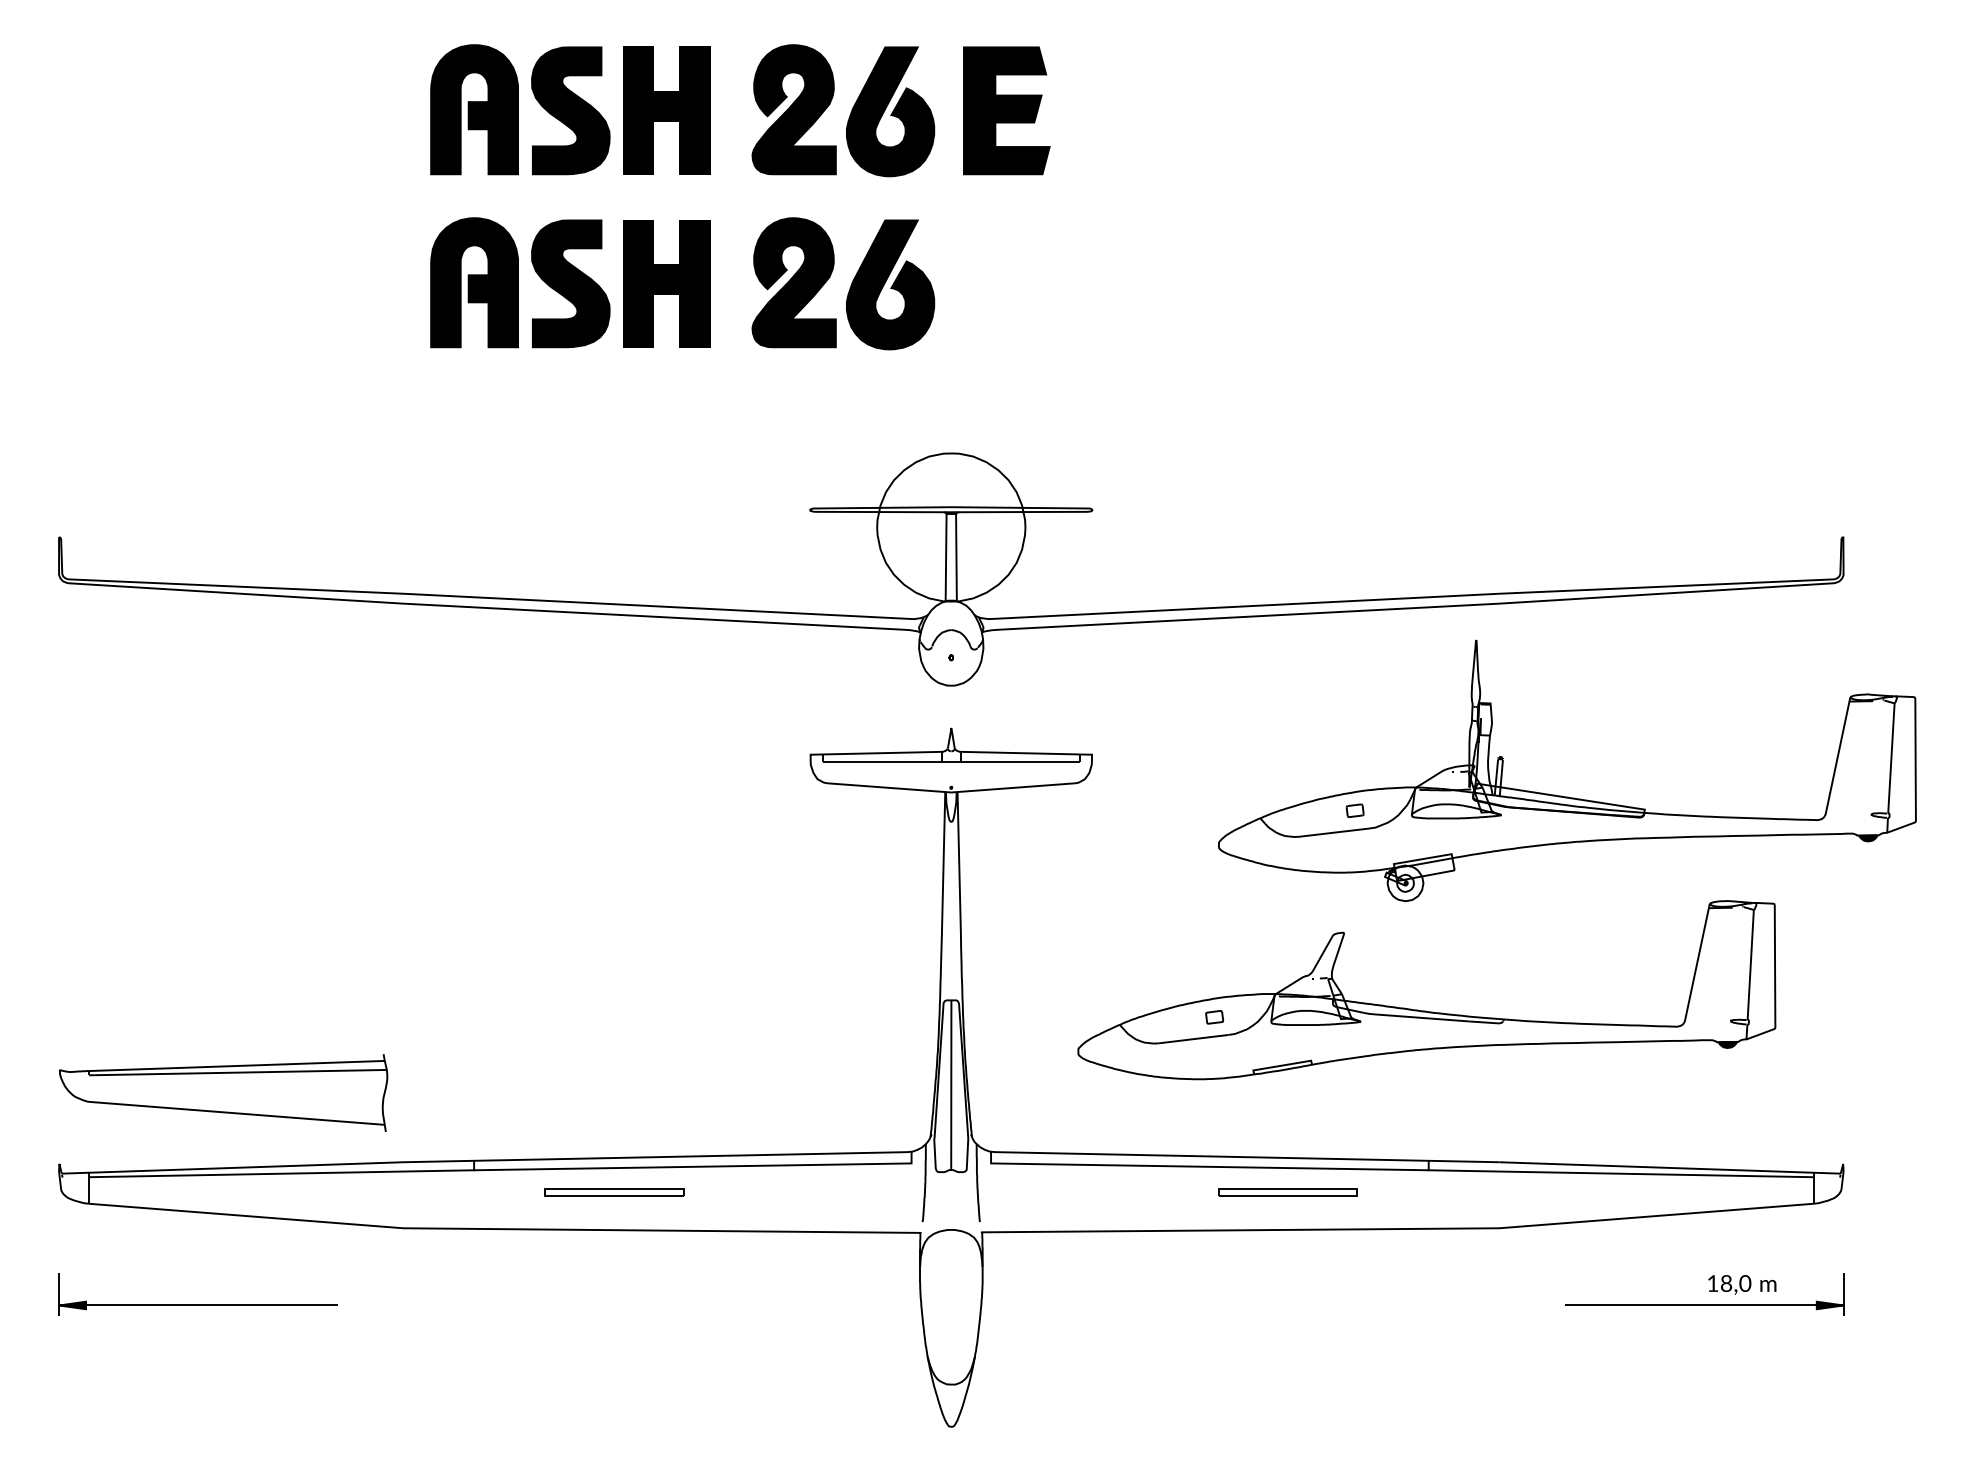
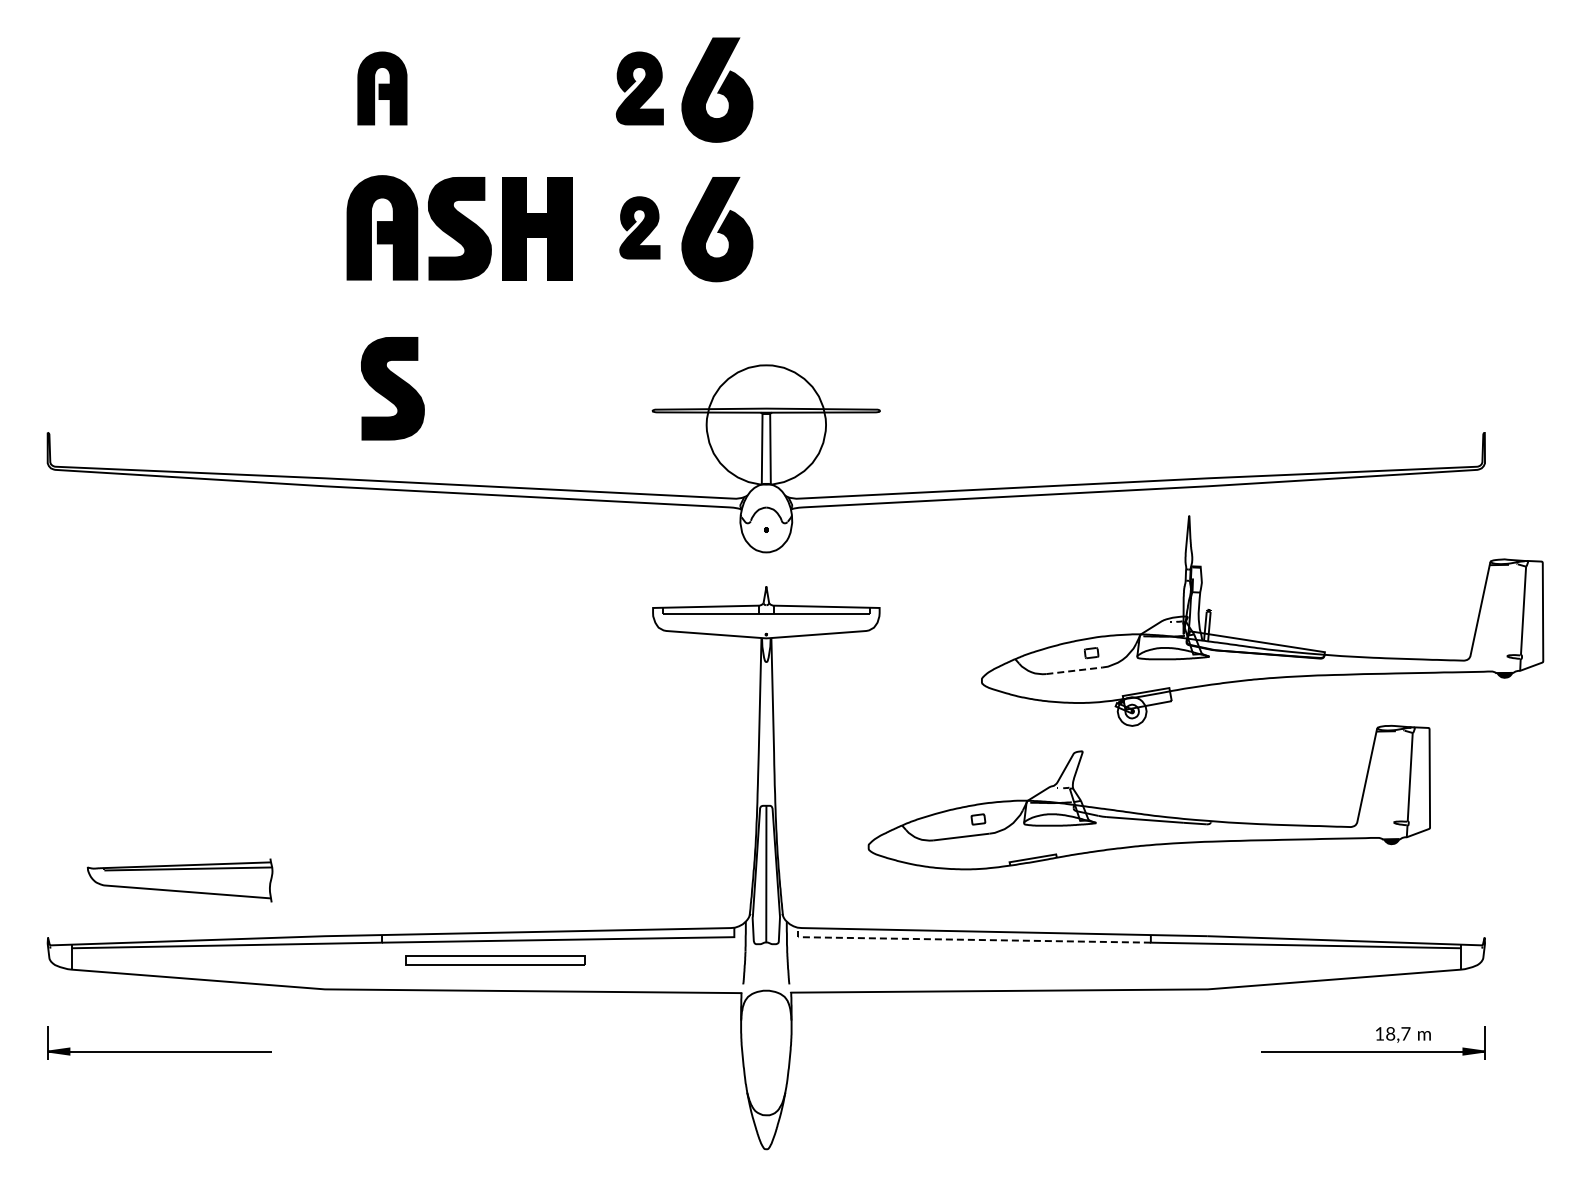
part: (474, 109) -> (382, 88), size x0.7
part: (793, 109) -> (639, 88), size x0.7
fill: (570, 110) -> (459, 89), removed
fill: (665, 110) -> (536, 89), removed
fill: (1006, 110) -> (810, 89), removed
part: (793, 282) -> (639, 227), size x0.6
part: (487, 482) -> (392, 388), added
line: (1335, 832) -> (1075, 670), solid -> dashed
part: (222, 1093) -> (179, 880), size x0.7
line: (1203, 1166) -> (969, 939), solid -> dashed
part: (613, 1192) -> (494, 960), size x1.6
part: (1287, 1192) -> (1037, 960), removed
text: (1744, 1283) -> (1405, 1033), 18,0 -> 18,7

